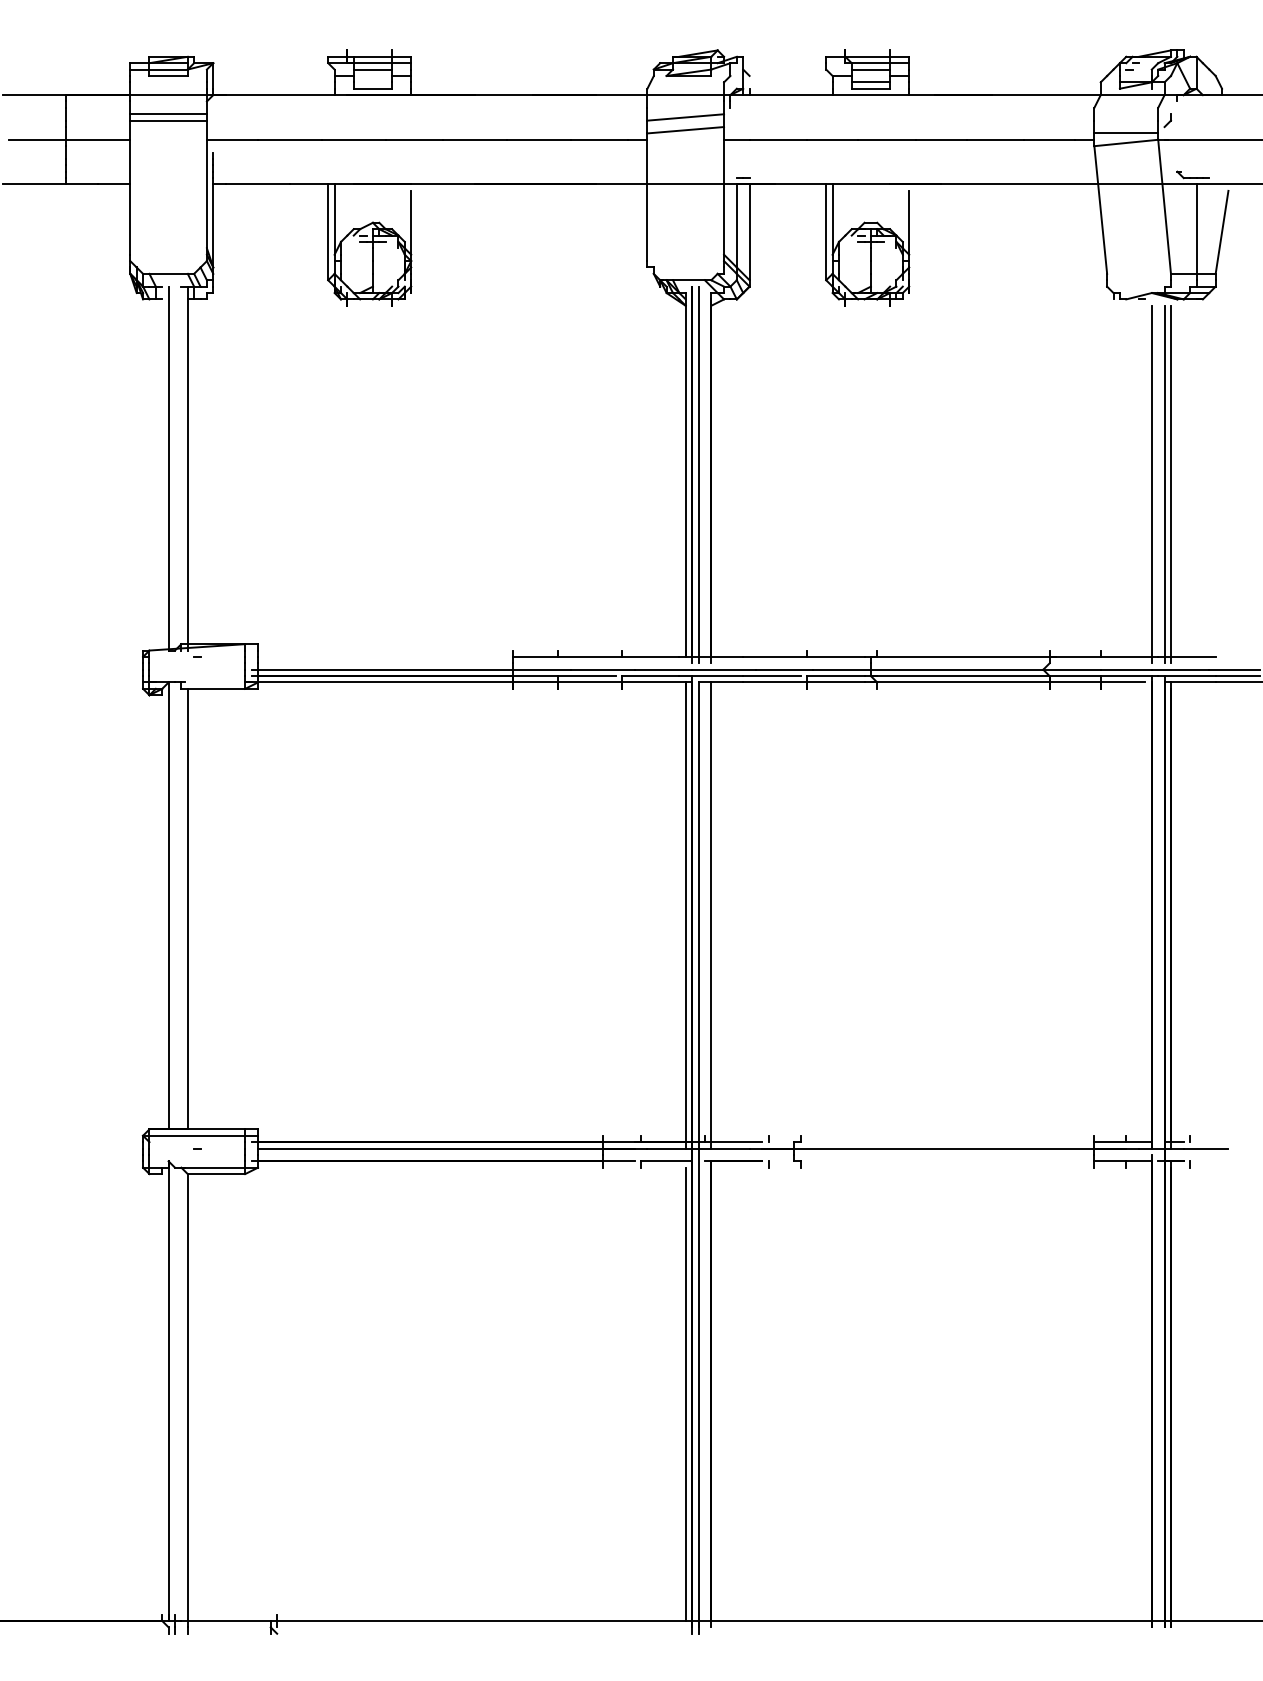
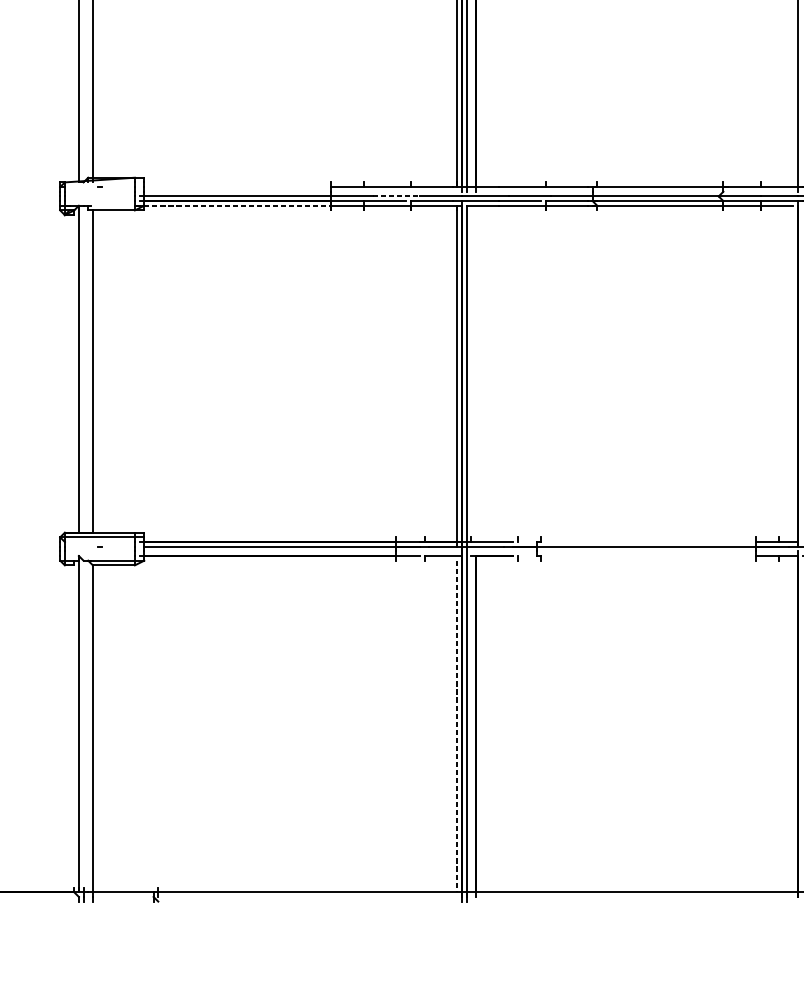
line: (602, 669) -> (396, 196), solid -> dashed
line: (385, 682) -> (237, 205), solid -> dashed
line: (711, 915) -> (476, 376), removed
line: (685, 1394) -> (457, 726), solid -> dashed

